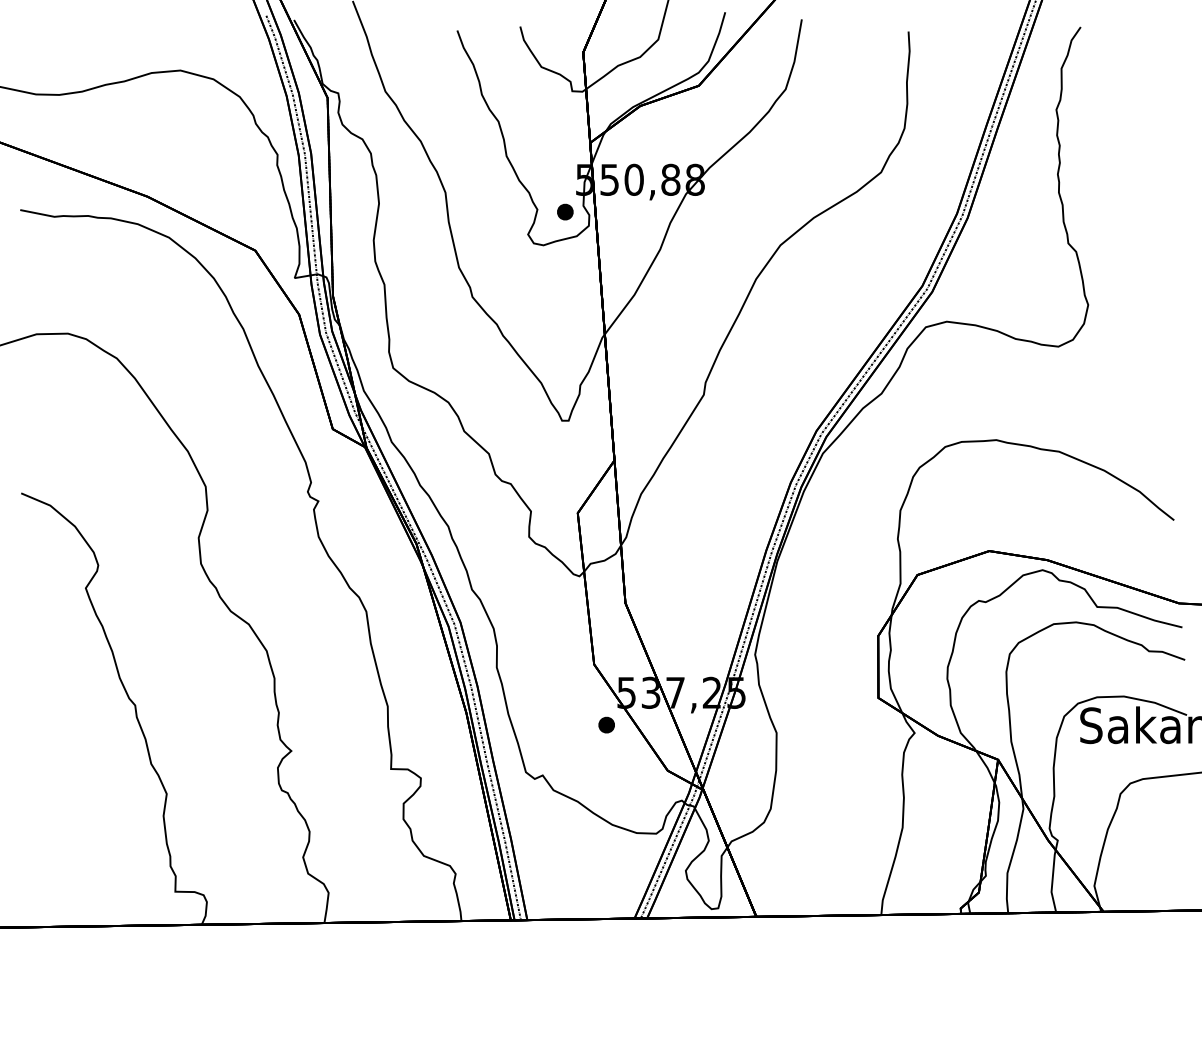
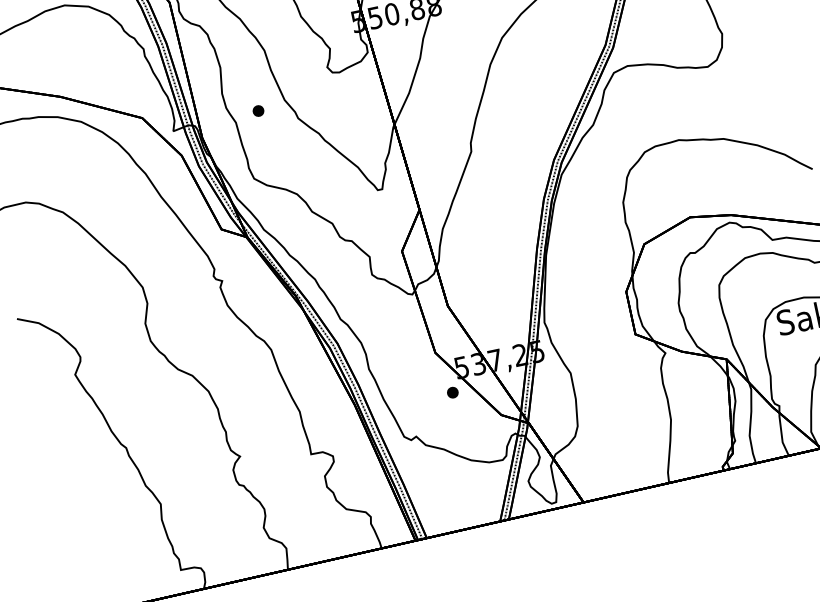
part: (565, 211) -> (258, 110), moved

